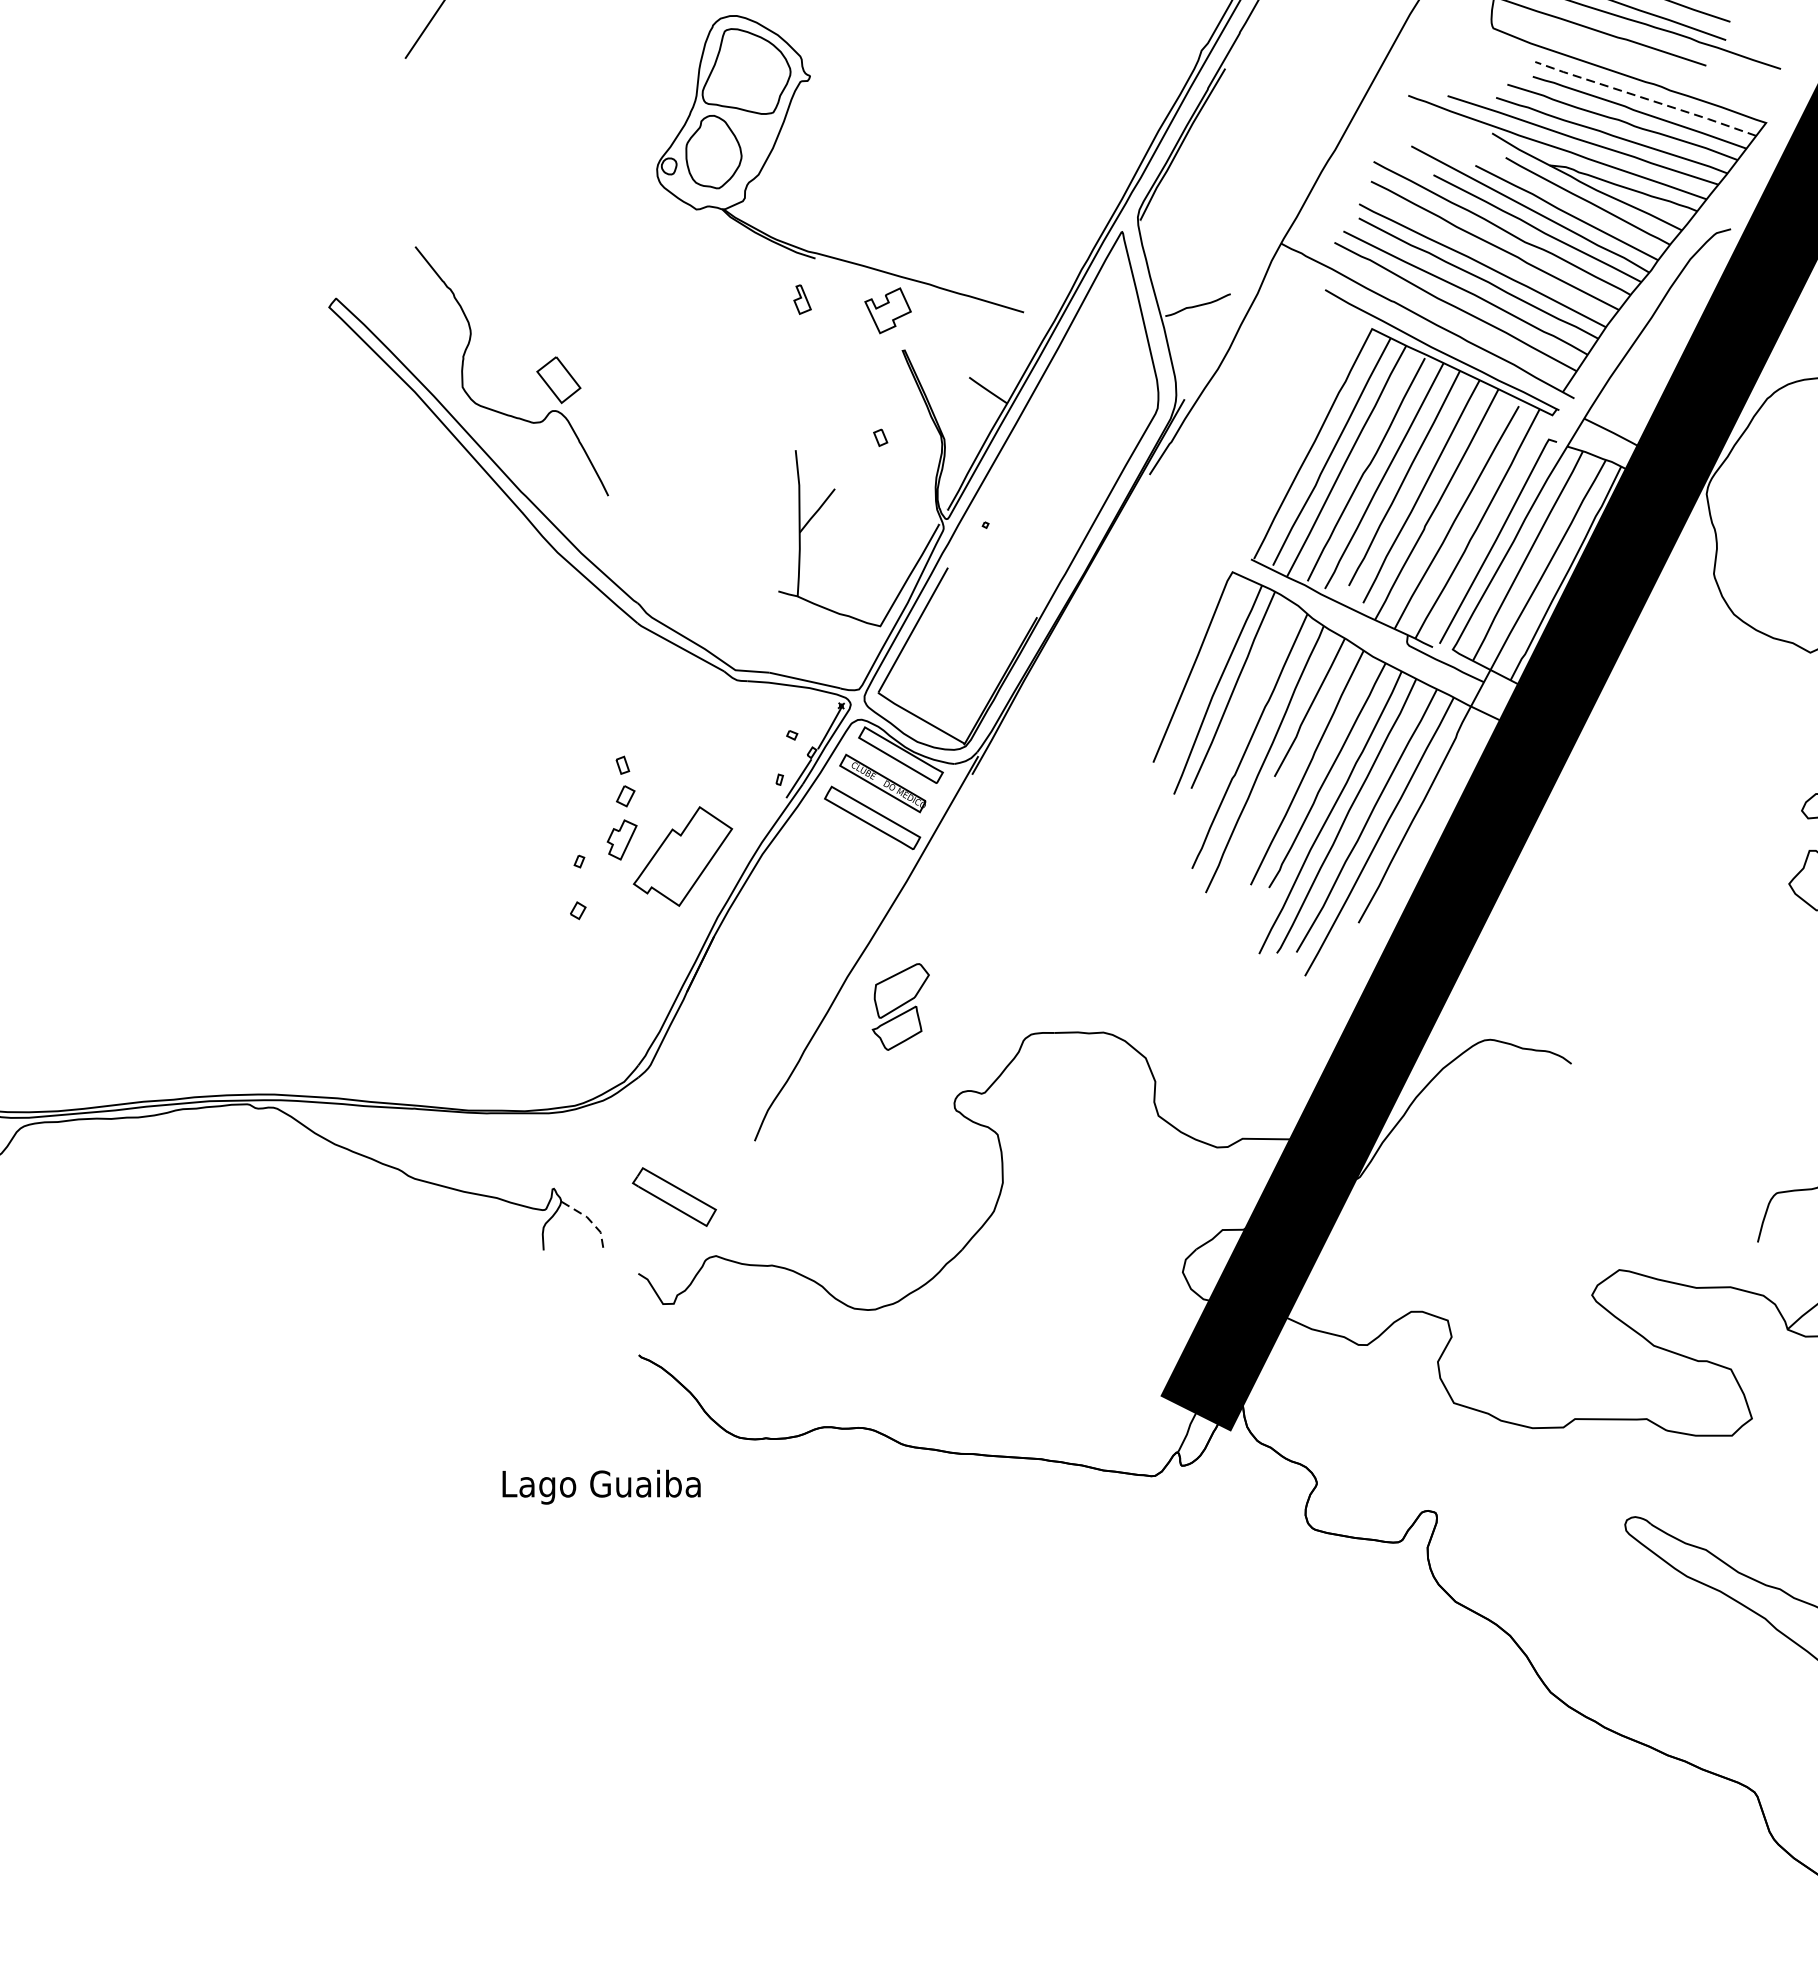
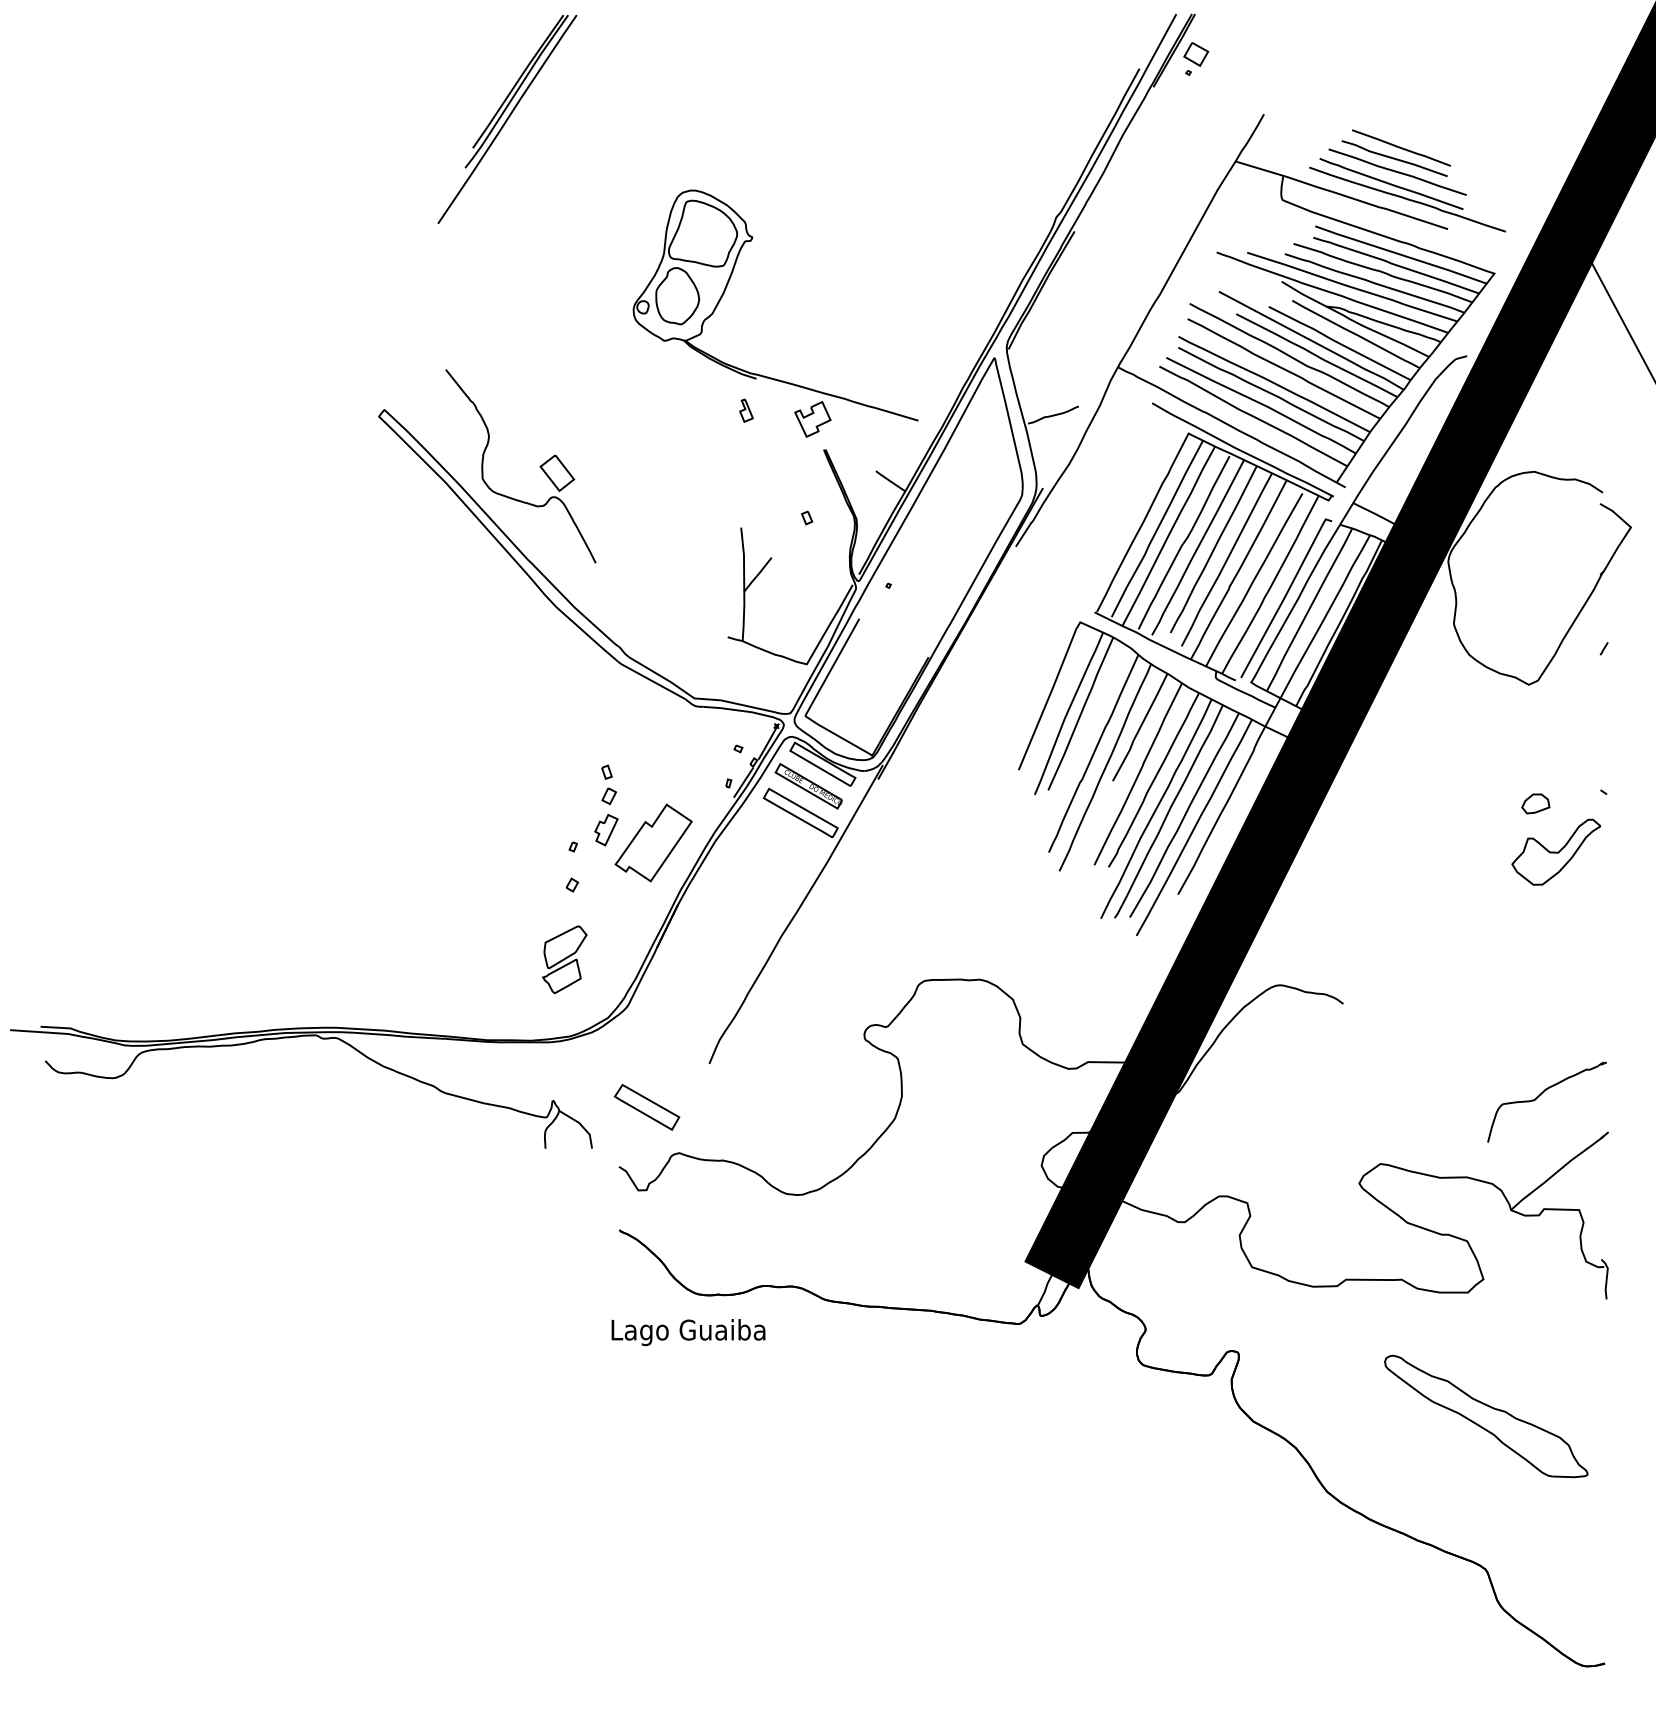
line: (1645, 98) -> (1400, 254), dashed -> solid
part: (900, 1006) -> (564, 959), moved
line: (590, 1220) -> (581, 1125), dashed -> solid
text: (601, 1487) -> (688, 1332), moved

